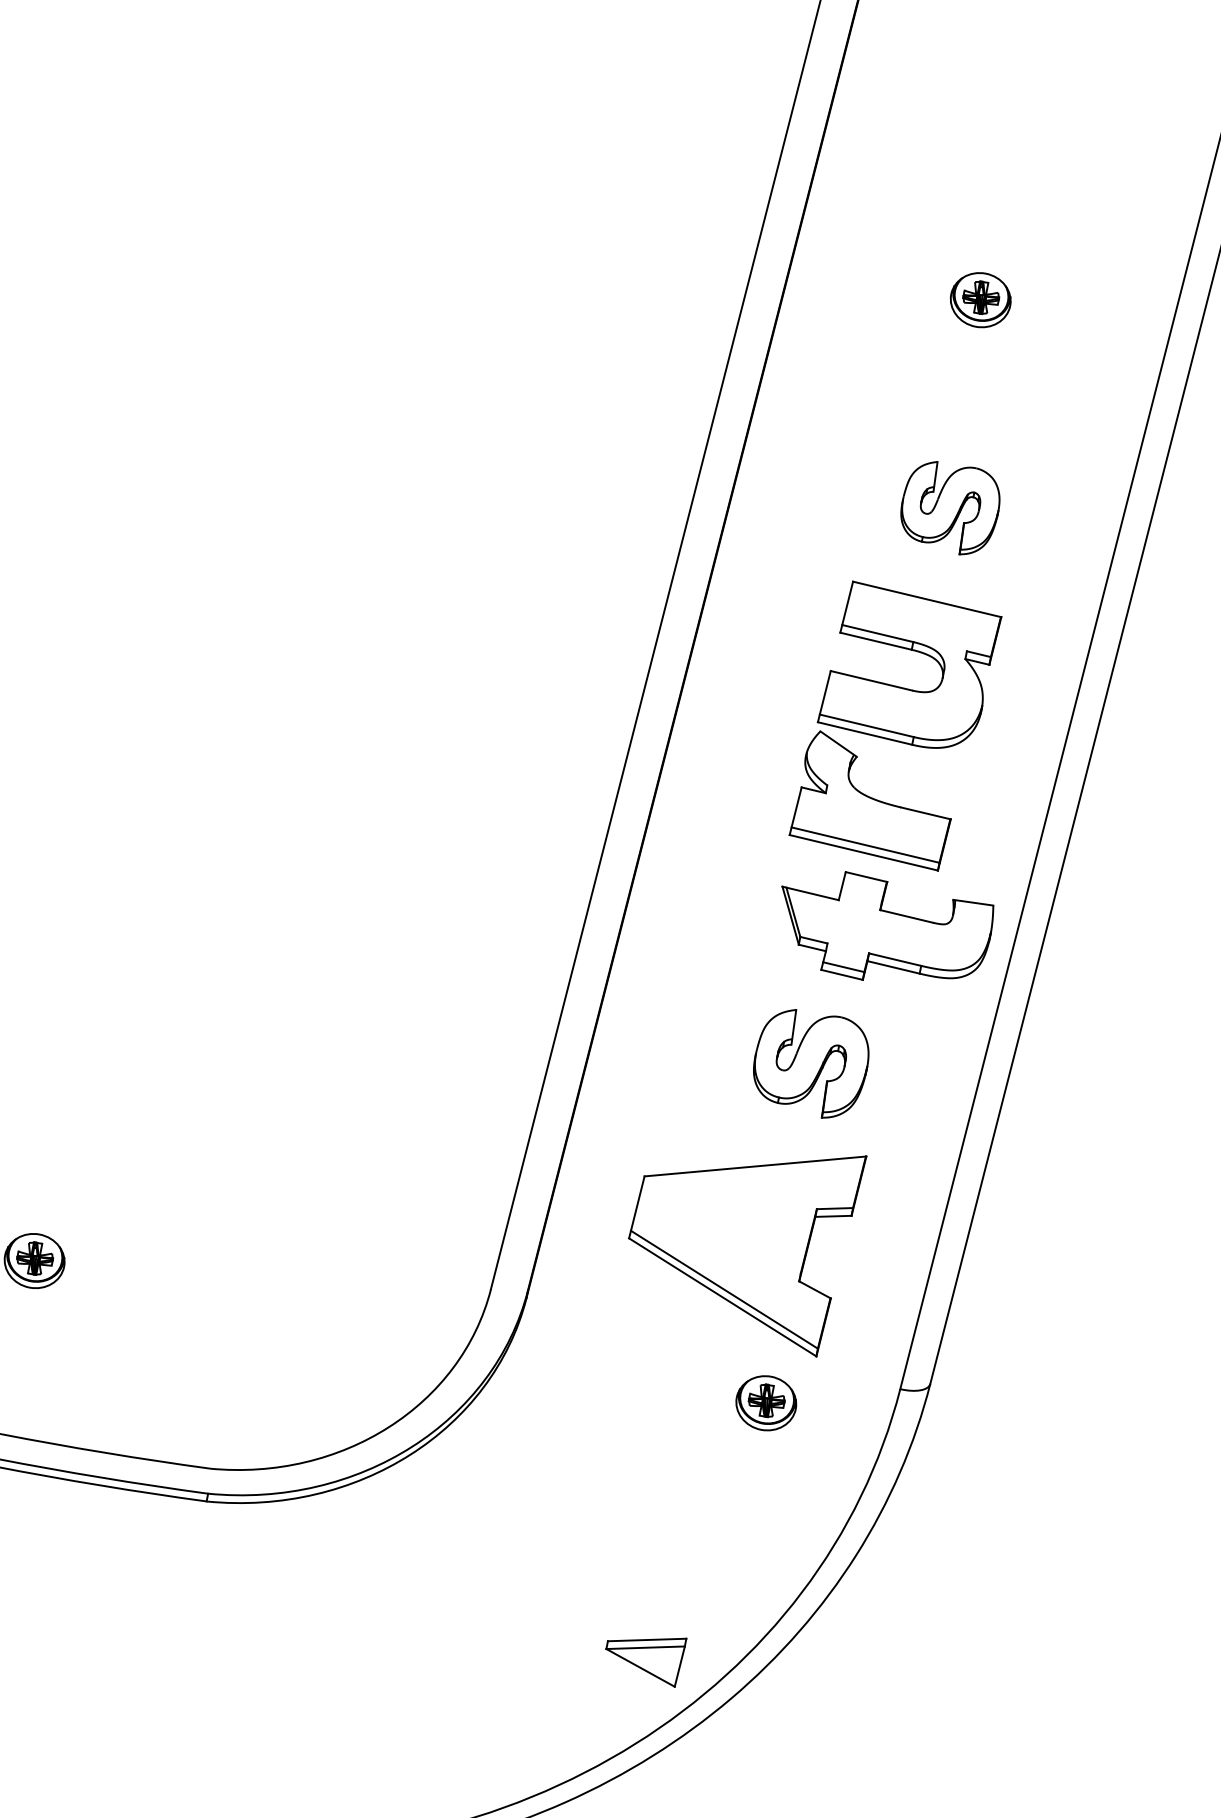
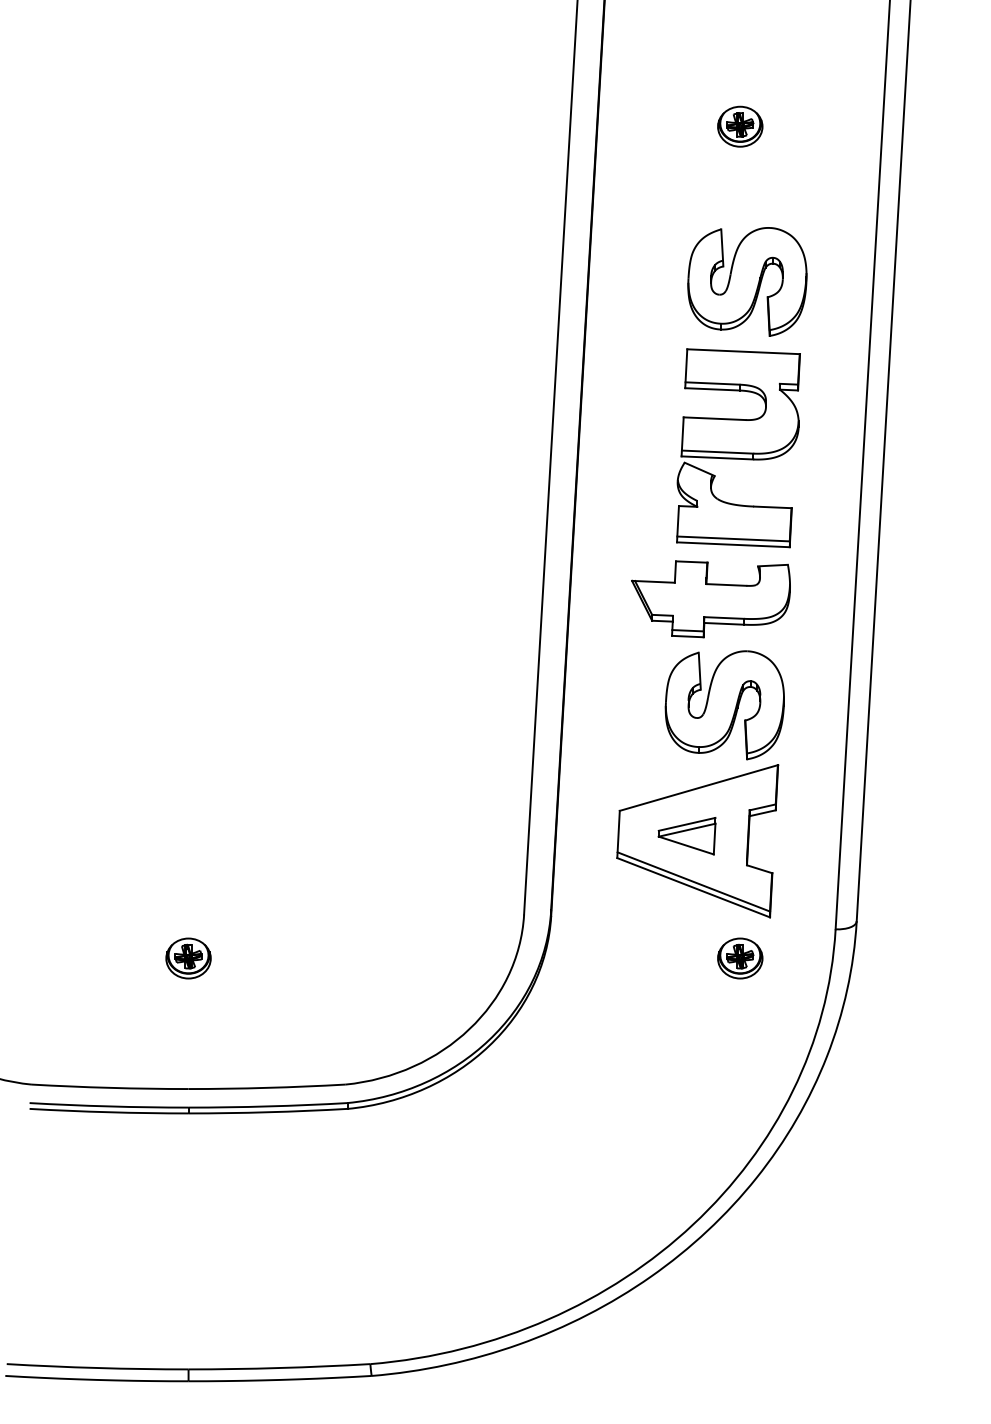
part: (950, 507) -> (747, 281), size x1.67
part: (881, 931) -> (710, 599), moved
part: (810, 1063) -> (724, 705), size x1.43
part: (643, 1655) -> (686, 836), moved

